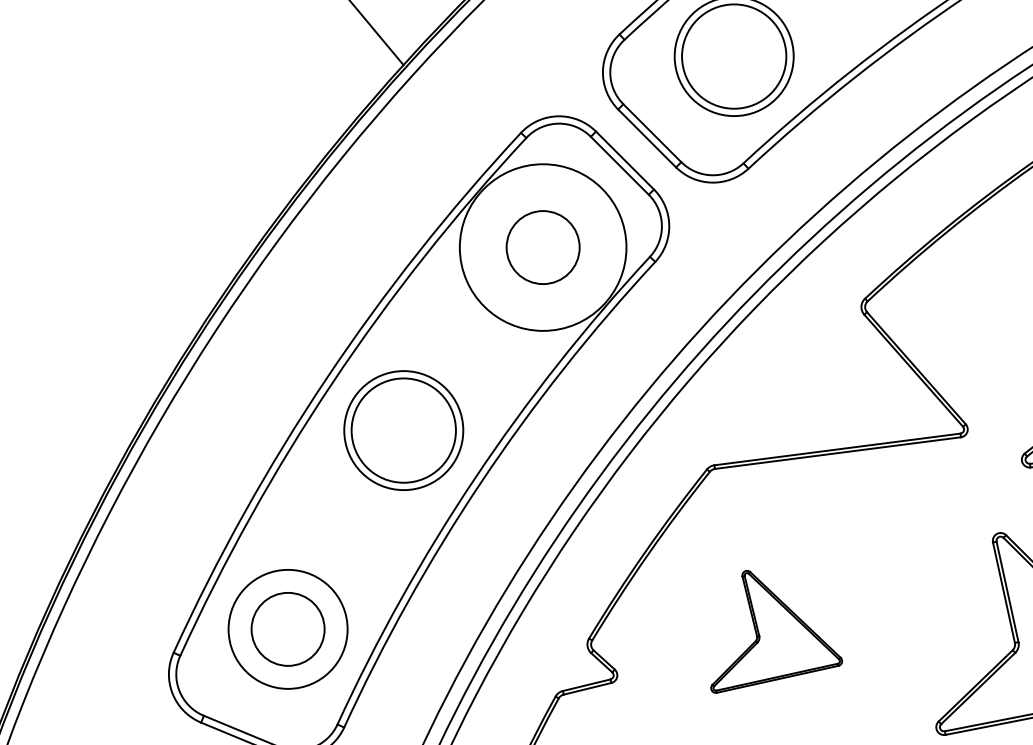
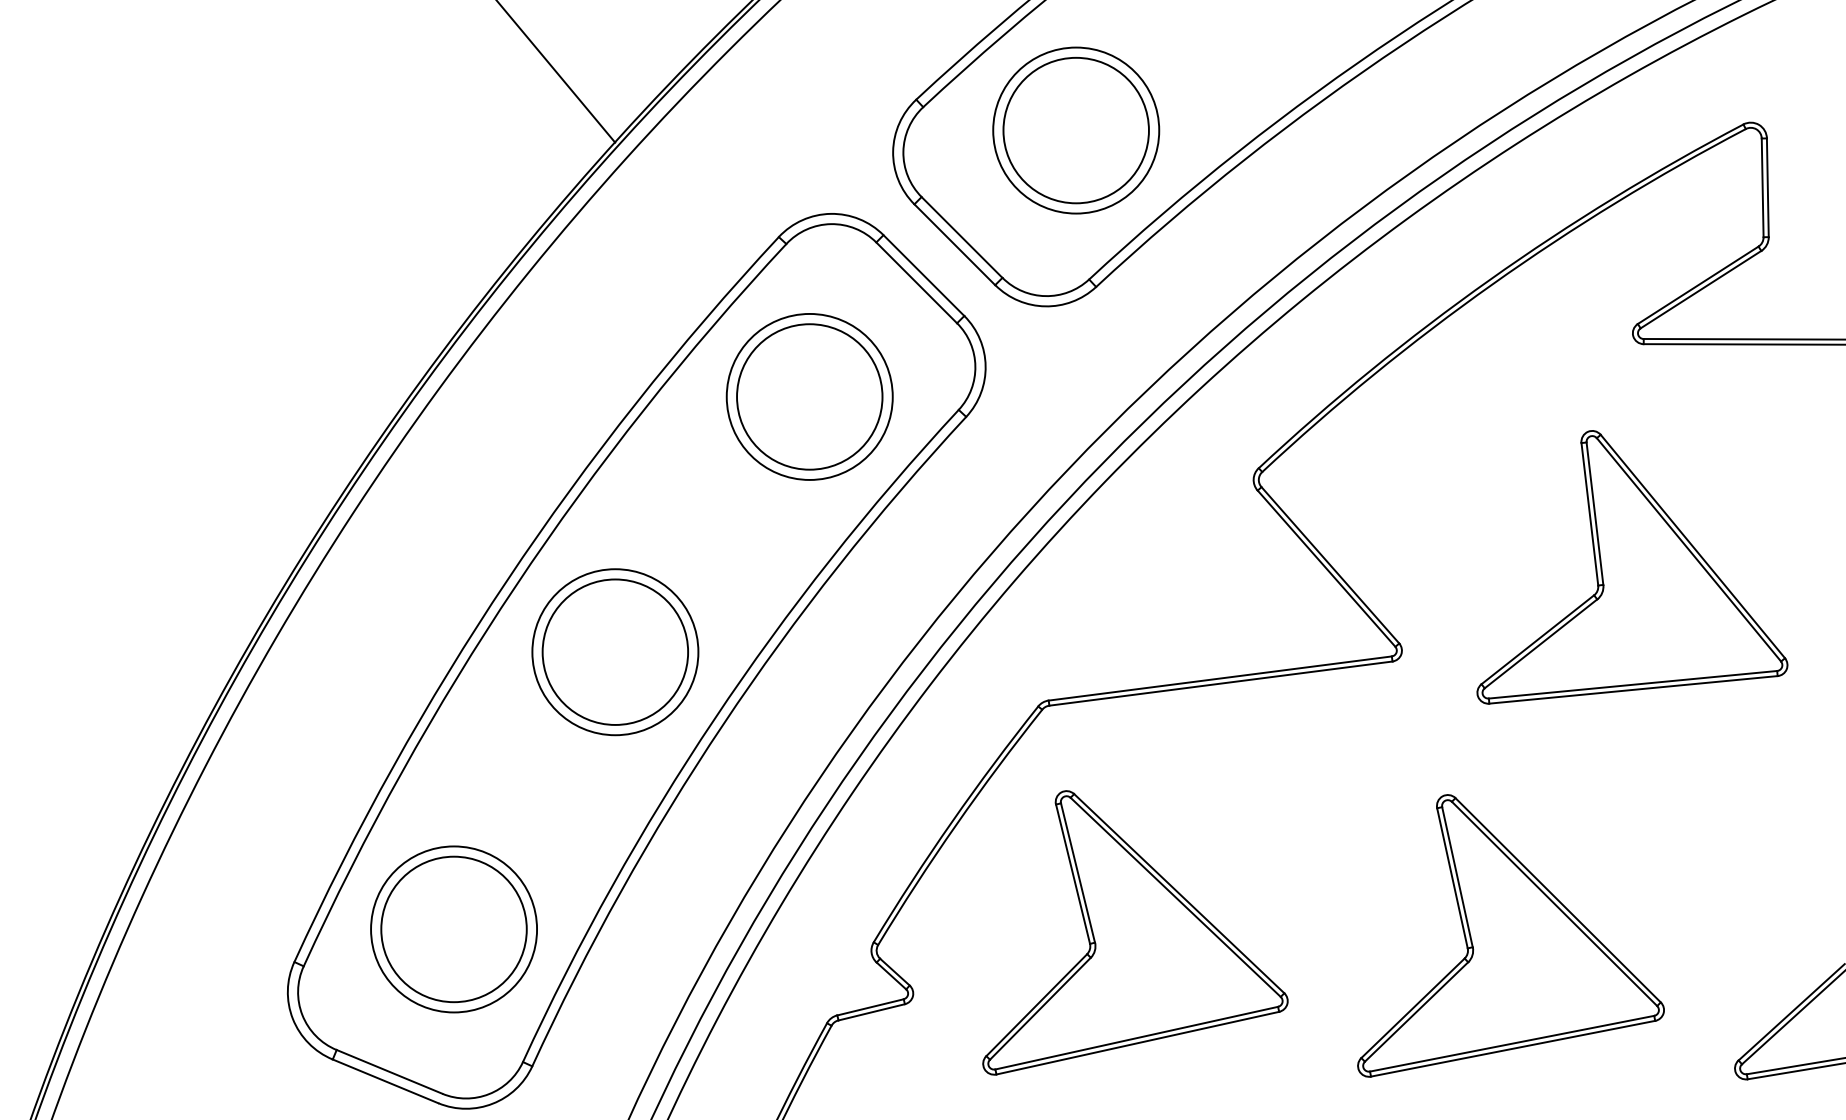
circle: (542, 247) -> (809, 396), size x0.71
circle: (542, 247) -> (809, 396), size x1.43
circle: (287, 629) -> (453, 929), size x1.43
part: (776, 631) -> (1135, 932), size x1.67

